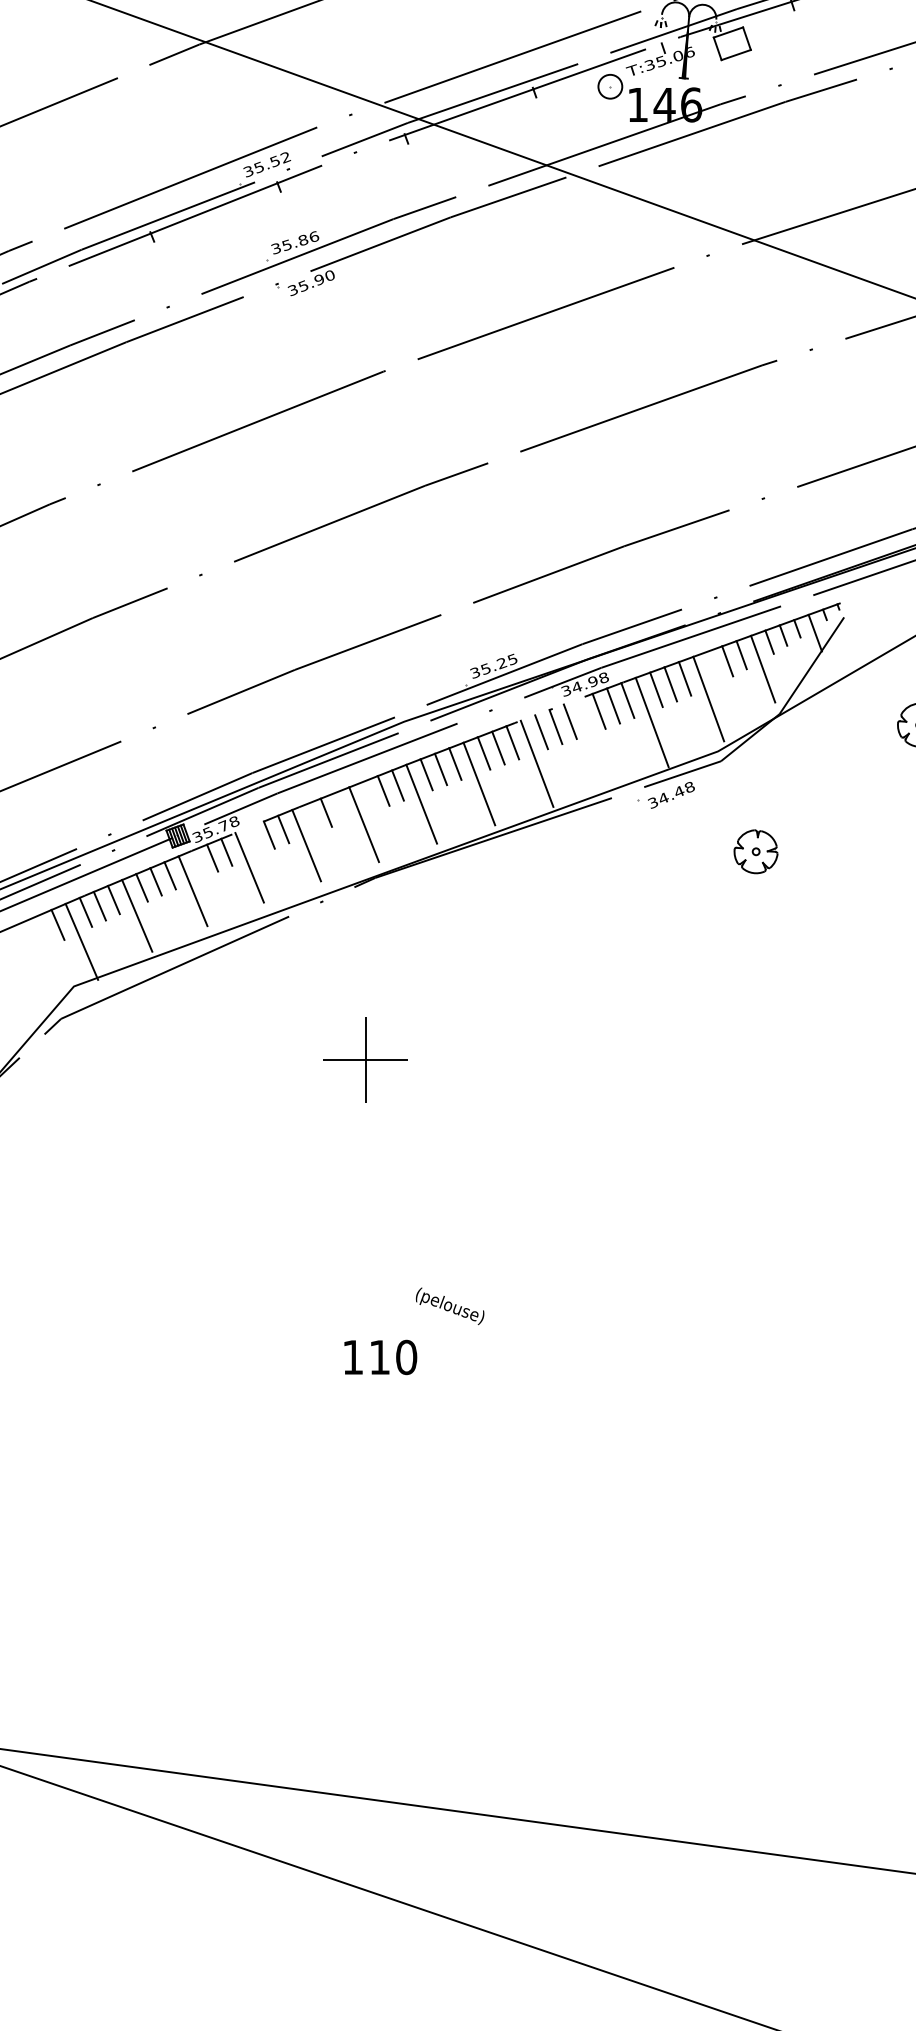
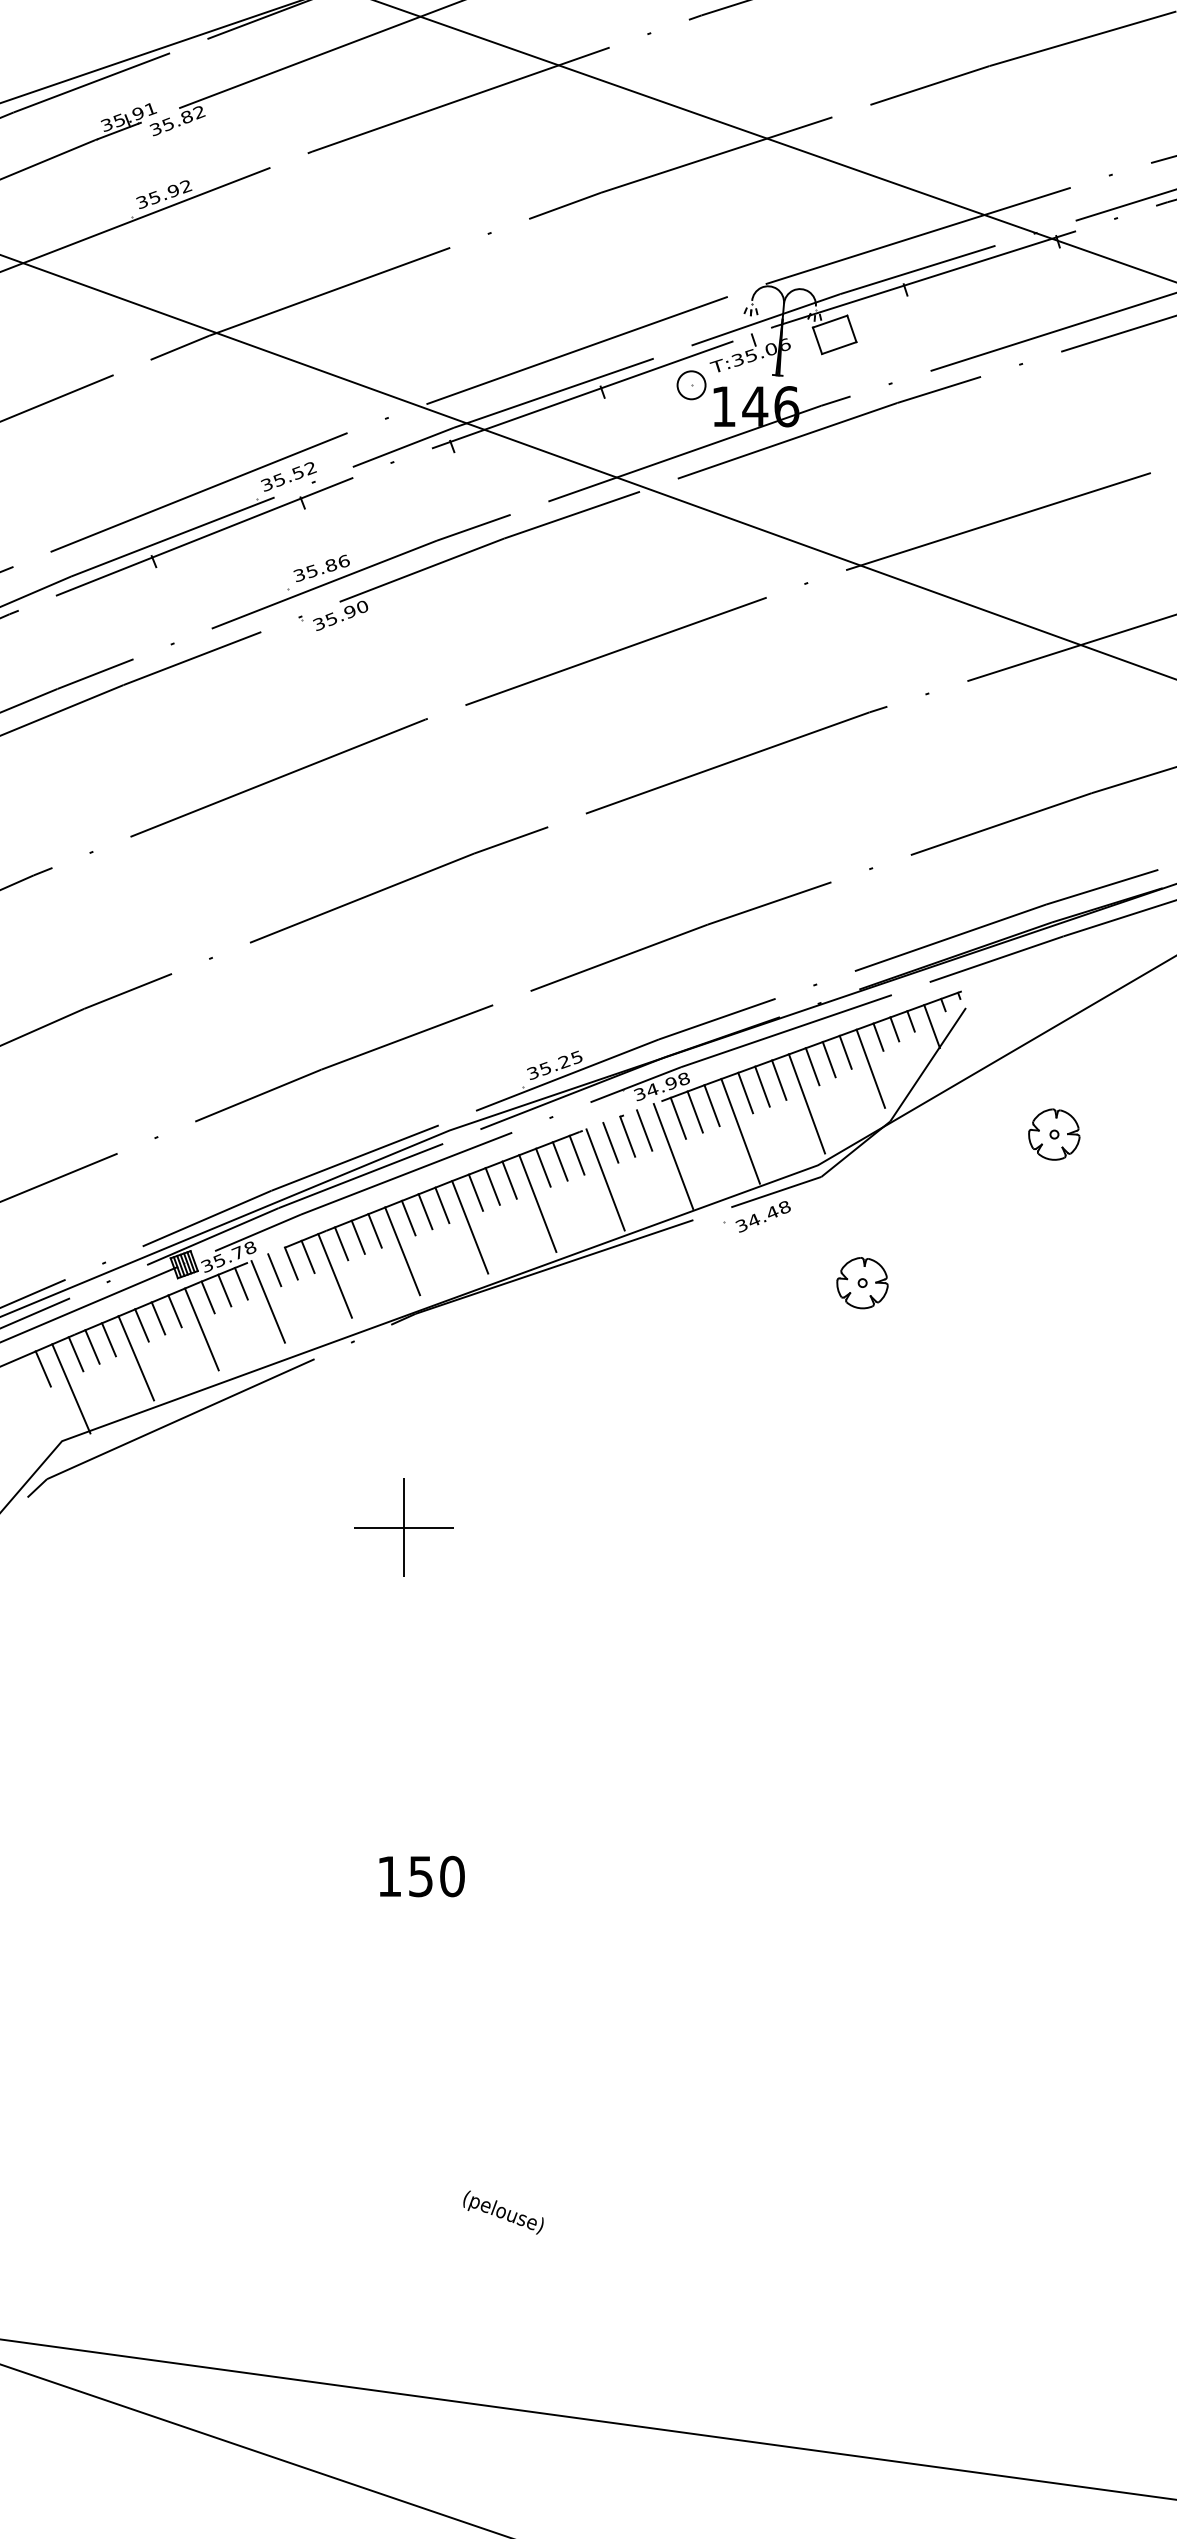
line: (713, 667) -> (812, 1066), added
line: (594, 743) -> (673, 1156), added
line: (369, 795) -> (408, 1217), added
line: (340, 806) -> (374, 1230), added
line: (312, 818) -> (341, 1243), added
line: (254, 841) -> (274, 1270), added
line: (197, 864) -> (207, 1297), added
text: (450, 1306) -> (503, 2212), moved
text: (379, 1357) -> (420, 1876), 110 -> 150

